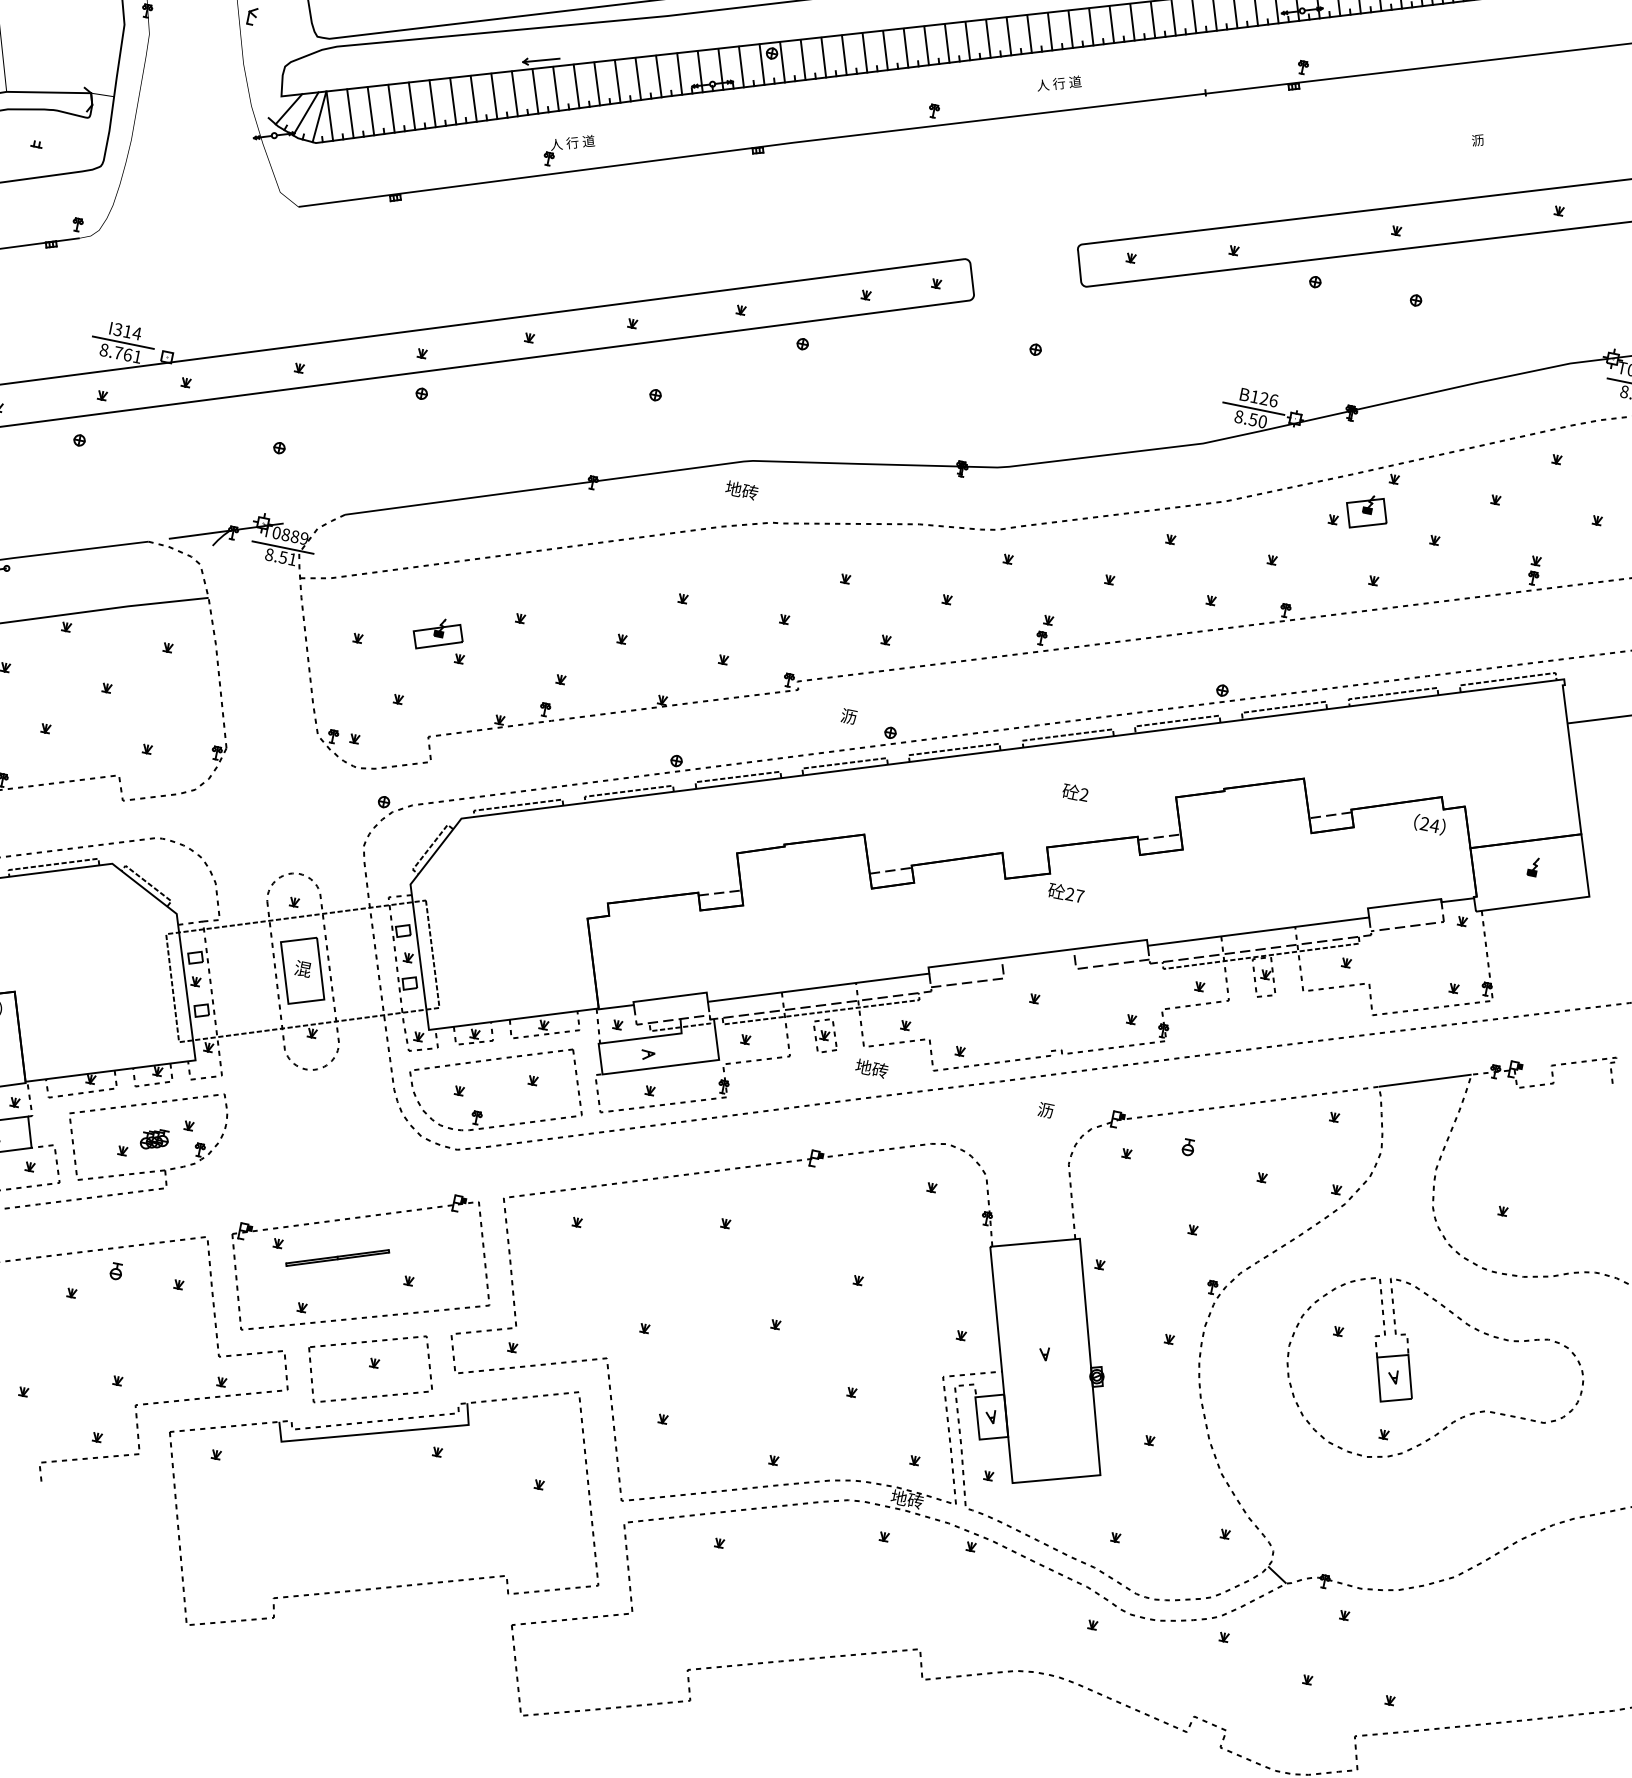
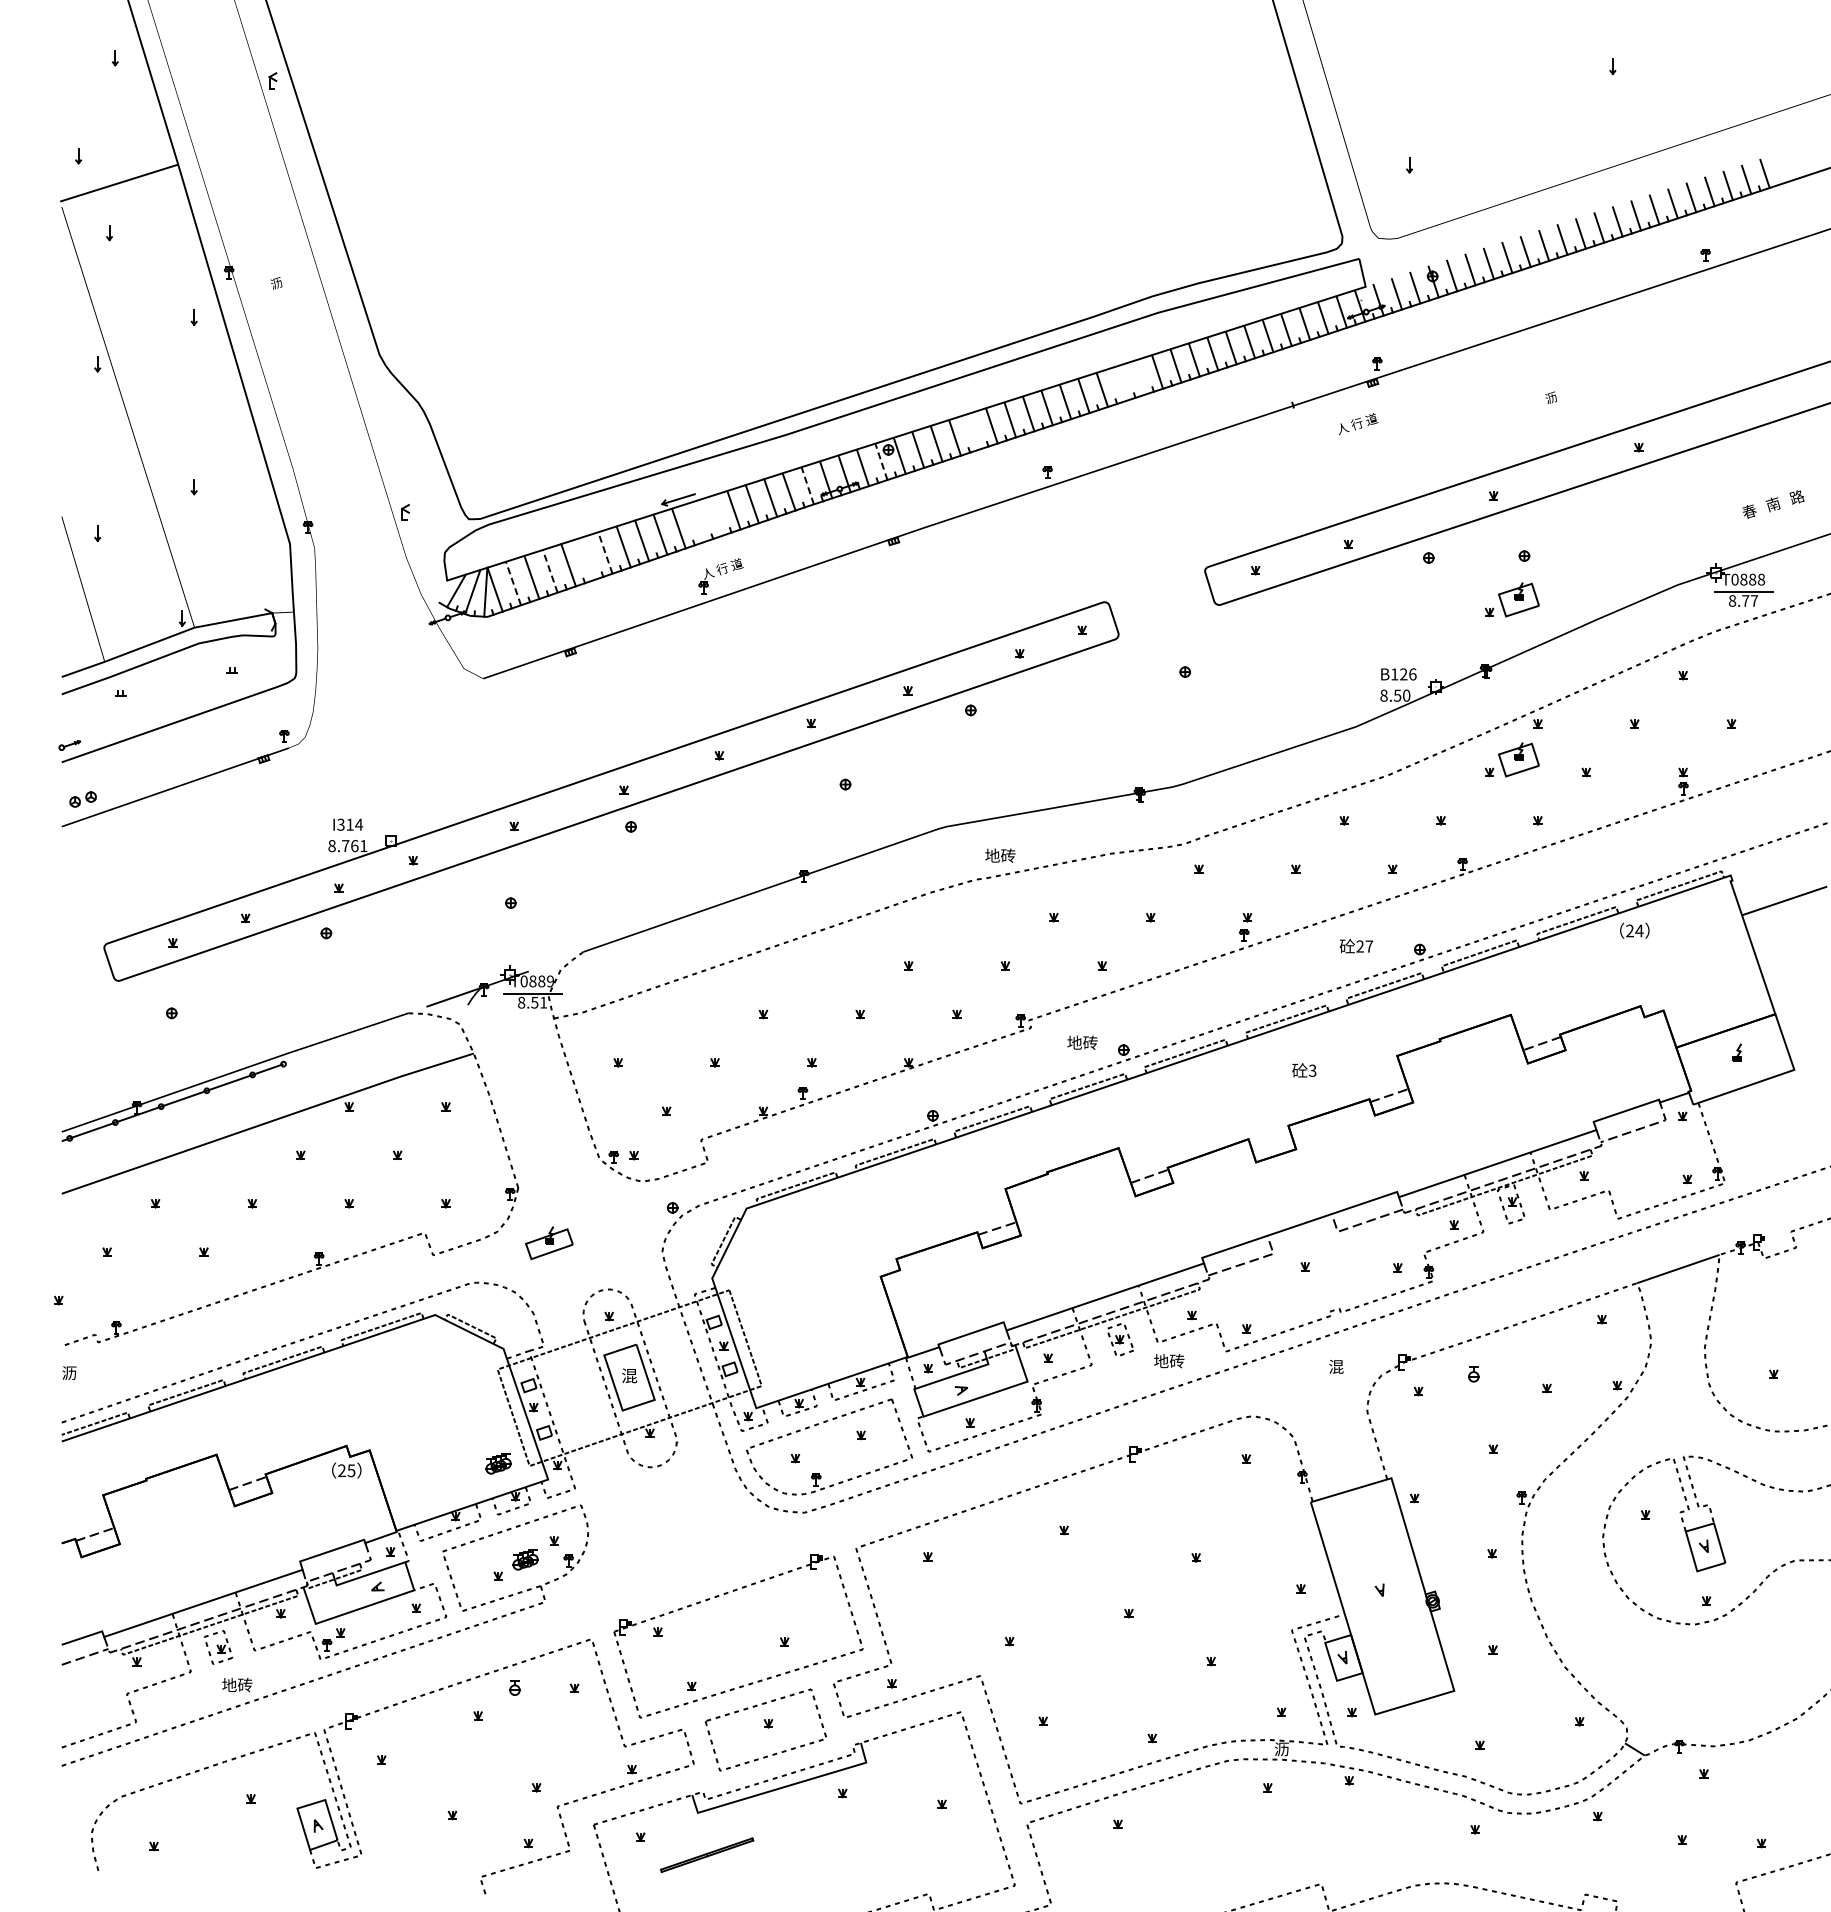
line: (1049, 30) -> (1138, 377), removed
line: (1029, 33) -> (1120, 383), removed
line: (865, 52) -> (973, 431), removed
line: (762, 64) -> (881, 461), solid -> dashed
line: (679, 73) -> (807, 485), solid -> dashed
text: (1060, 83) -> (1358, 423), moved
line: (576, 86) -> (715, 516), removed
line: (556, 88) -> (697, 522), removed
line: (453, 101) -> (605, 553), solid -> dashed
line: (432, 103) -> (586, 559), removed
line: (391, 108) -> (550, 571), solid -> dashed
line: (350, 113) -> (513, 583), solid -> dashed
line: (123, 342) -> (348, 835), removed
part: (1393, 343) -> (1511, 599), added
line: (1253, 408) -> (1395, 685), removed
text: (742, 490) -> (1000, 855), moved
part: (438, 635) -> (549, 1243), moved
text: (848, 716) -> (1082, 1042), 沥 -> 地砖
text: (1084, 794) -> (1312, 1070), 2 -> 3
text: (1429, 824) -> (1634, 930), moved
text: (1066, 893) -> (1356, 946), moved
part: (146, 1032) -> (498, 1463), added
text: (1046, 1109) -> (1336, 1366), 沥 -> 混
part: (338, 1257) -> (707, 1854), moved
text: (906, 1499) -> (1281, 1749), 地砖 -> 沥

